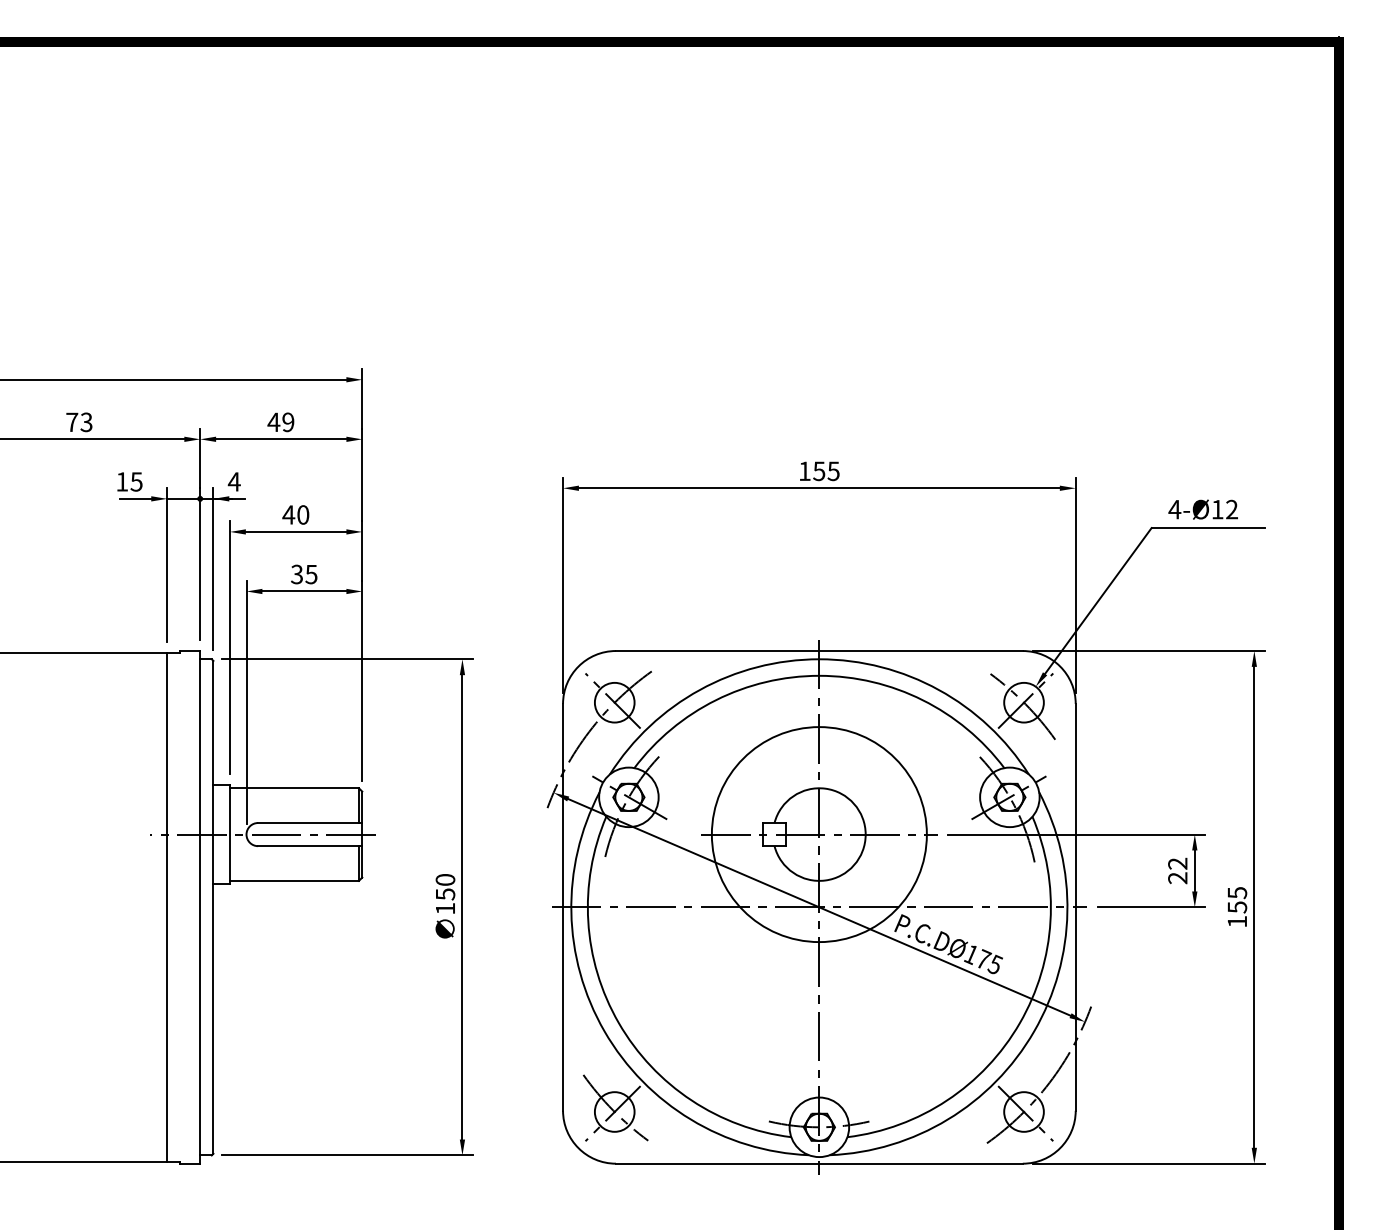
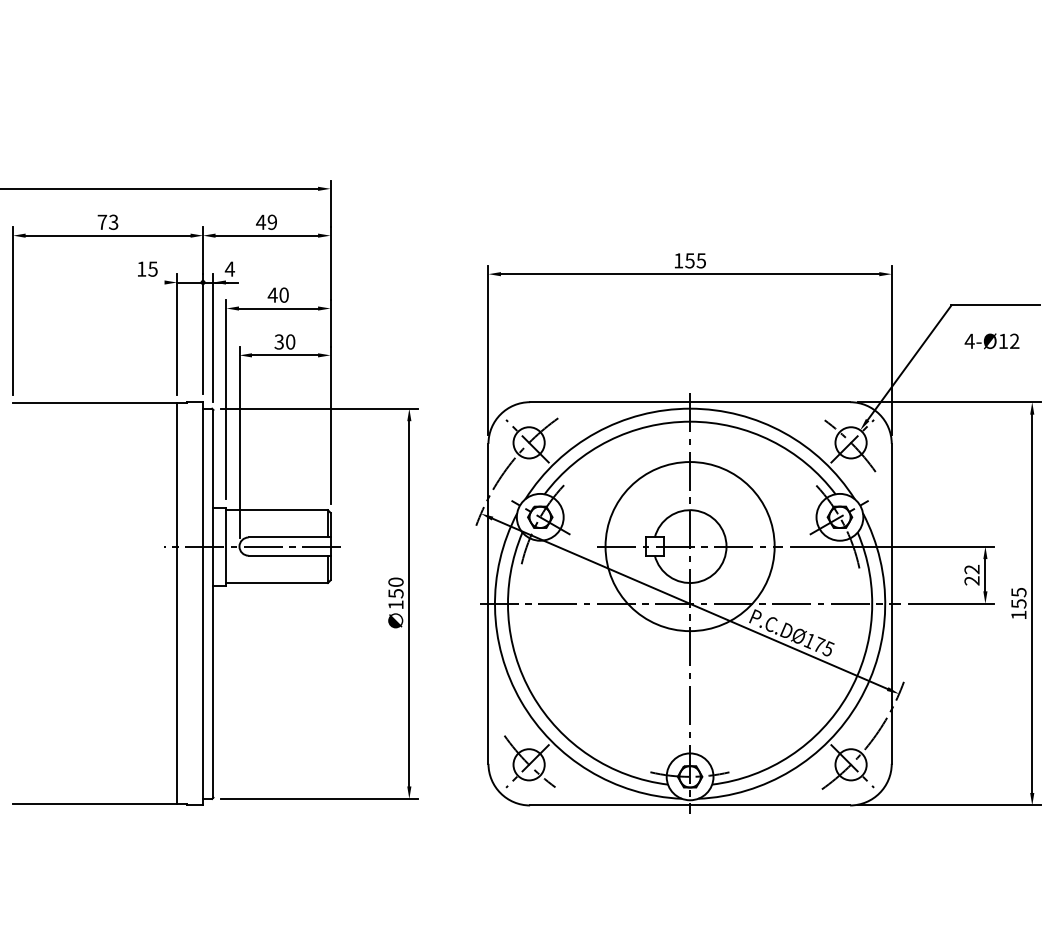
line: (135, 498) -> (152, 282), removed
text: (1202, 509) -> (991, 341), moved
text: (311, 574) -> (290, 342), 35 -> 30

